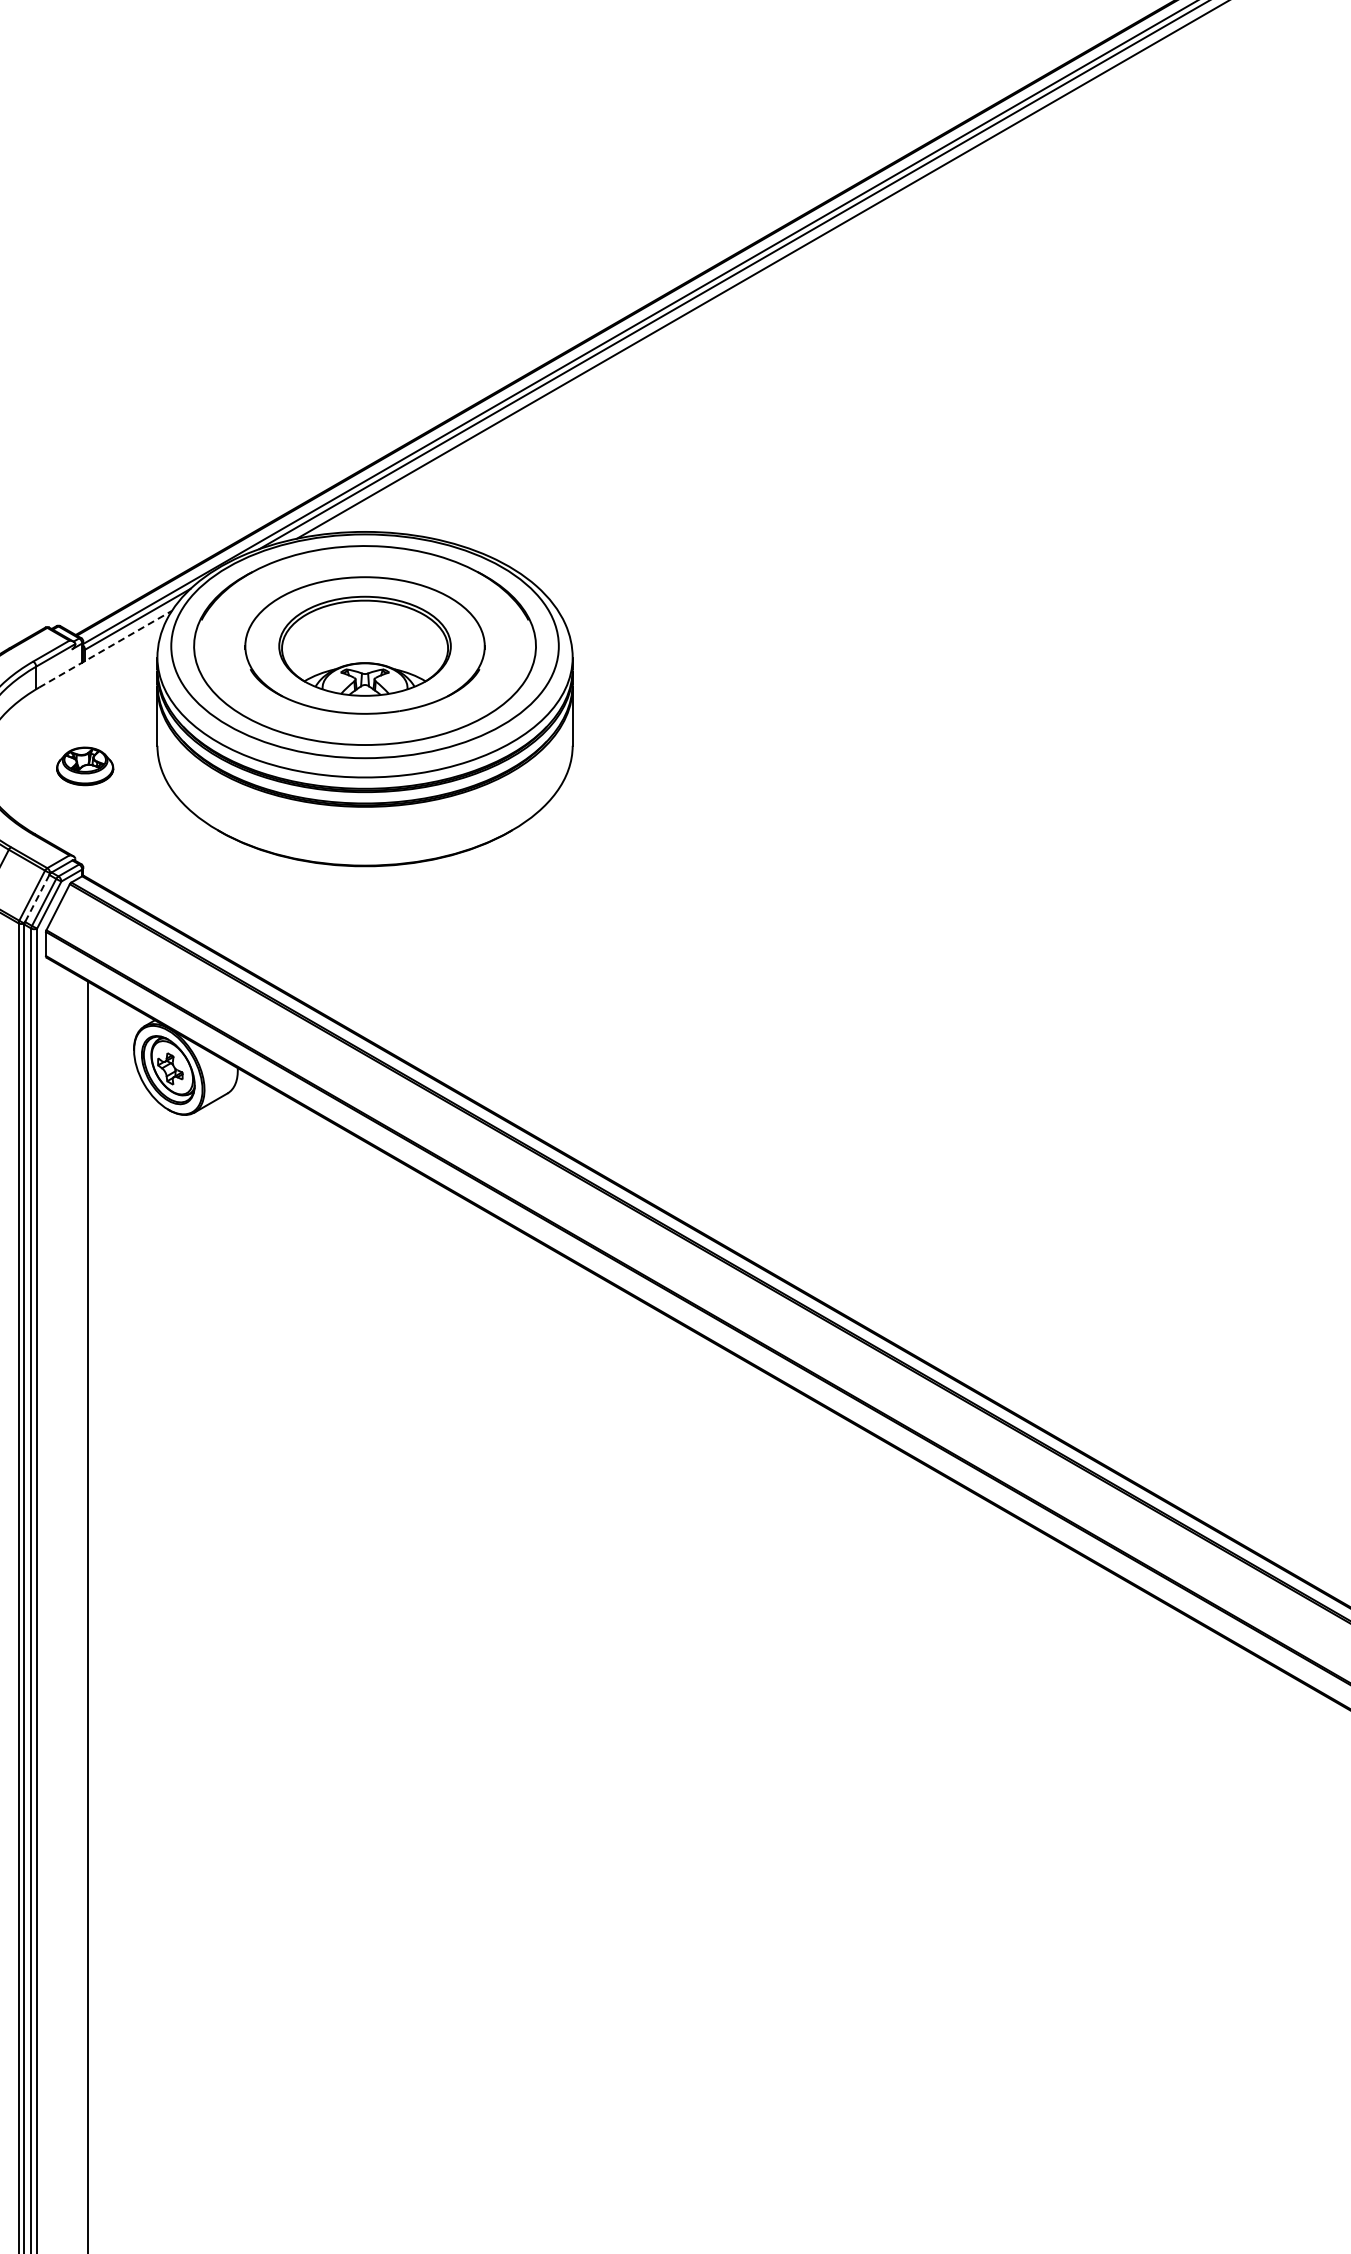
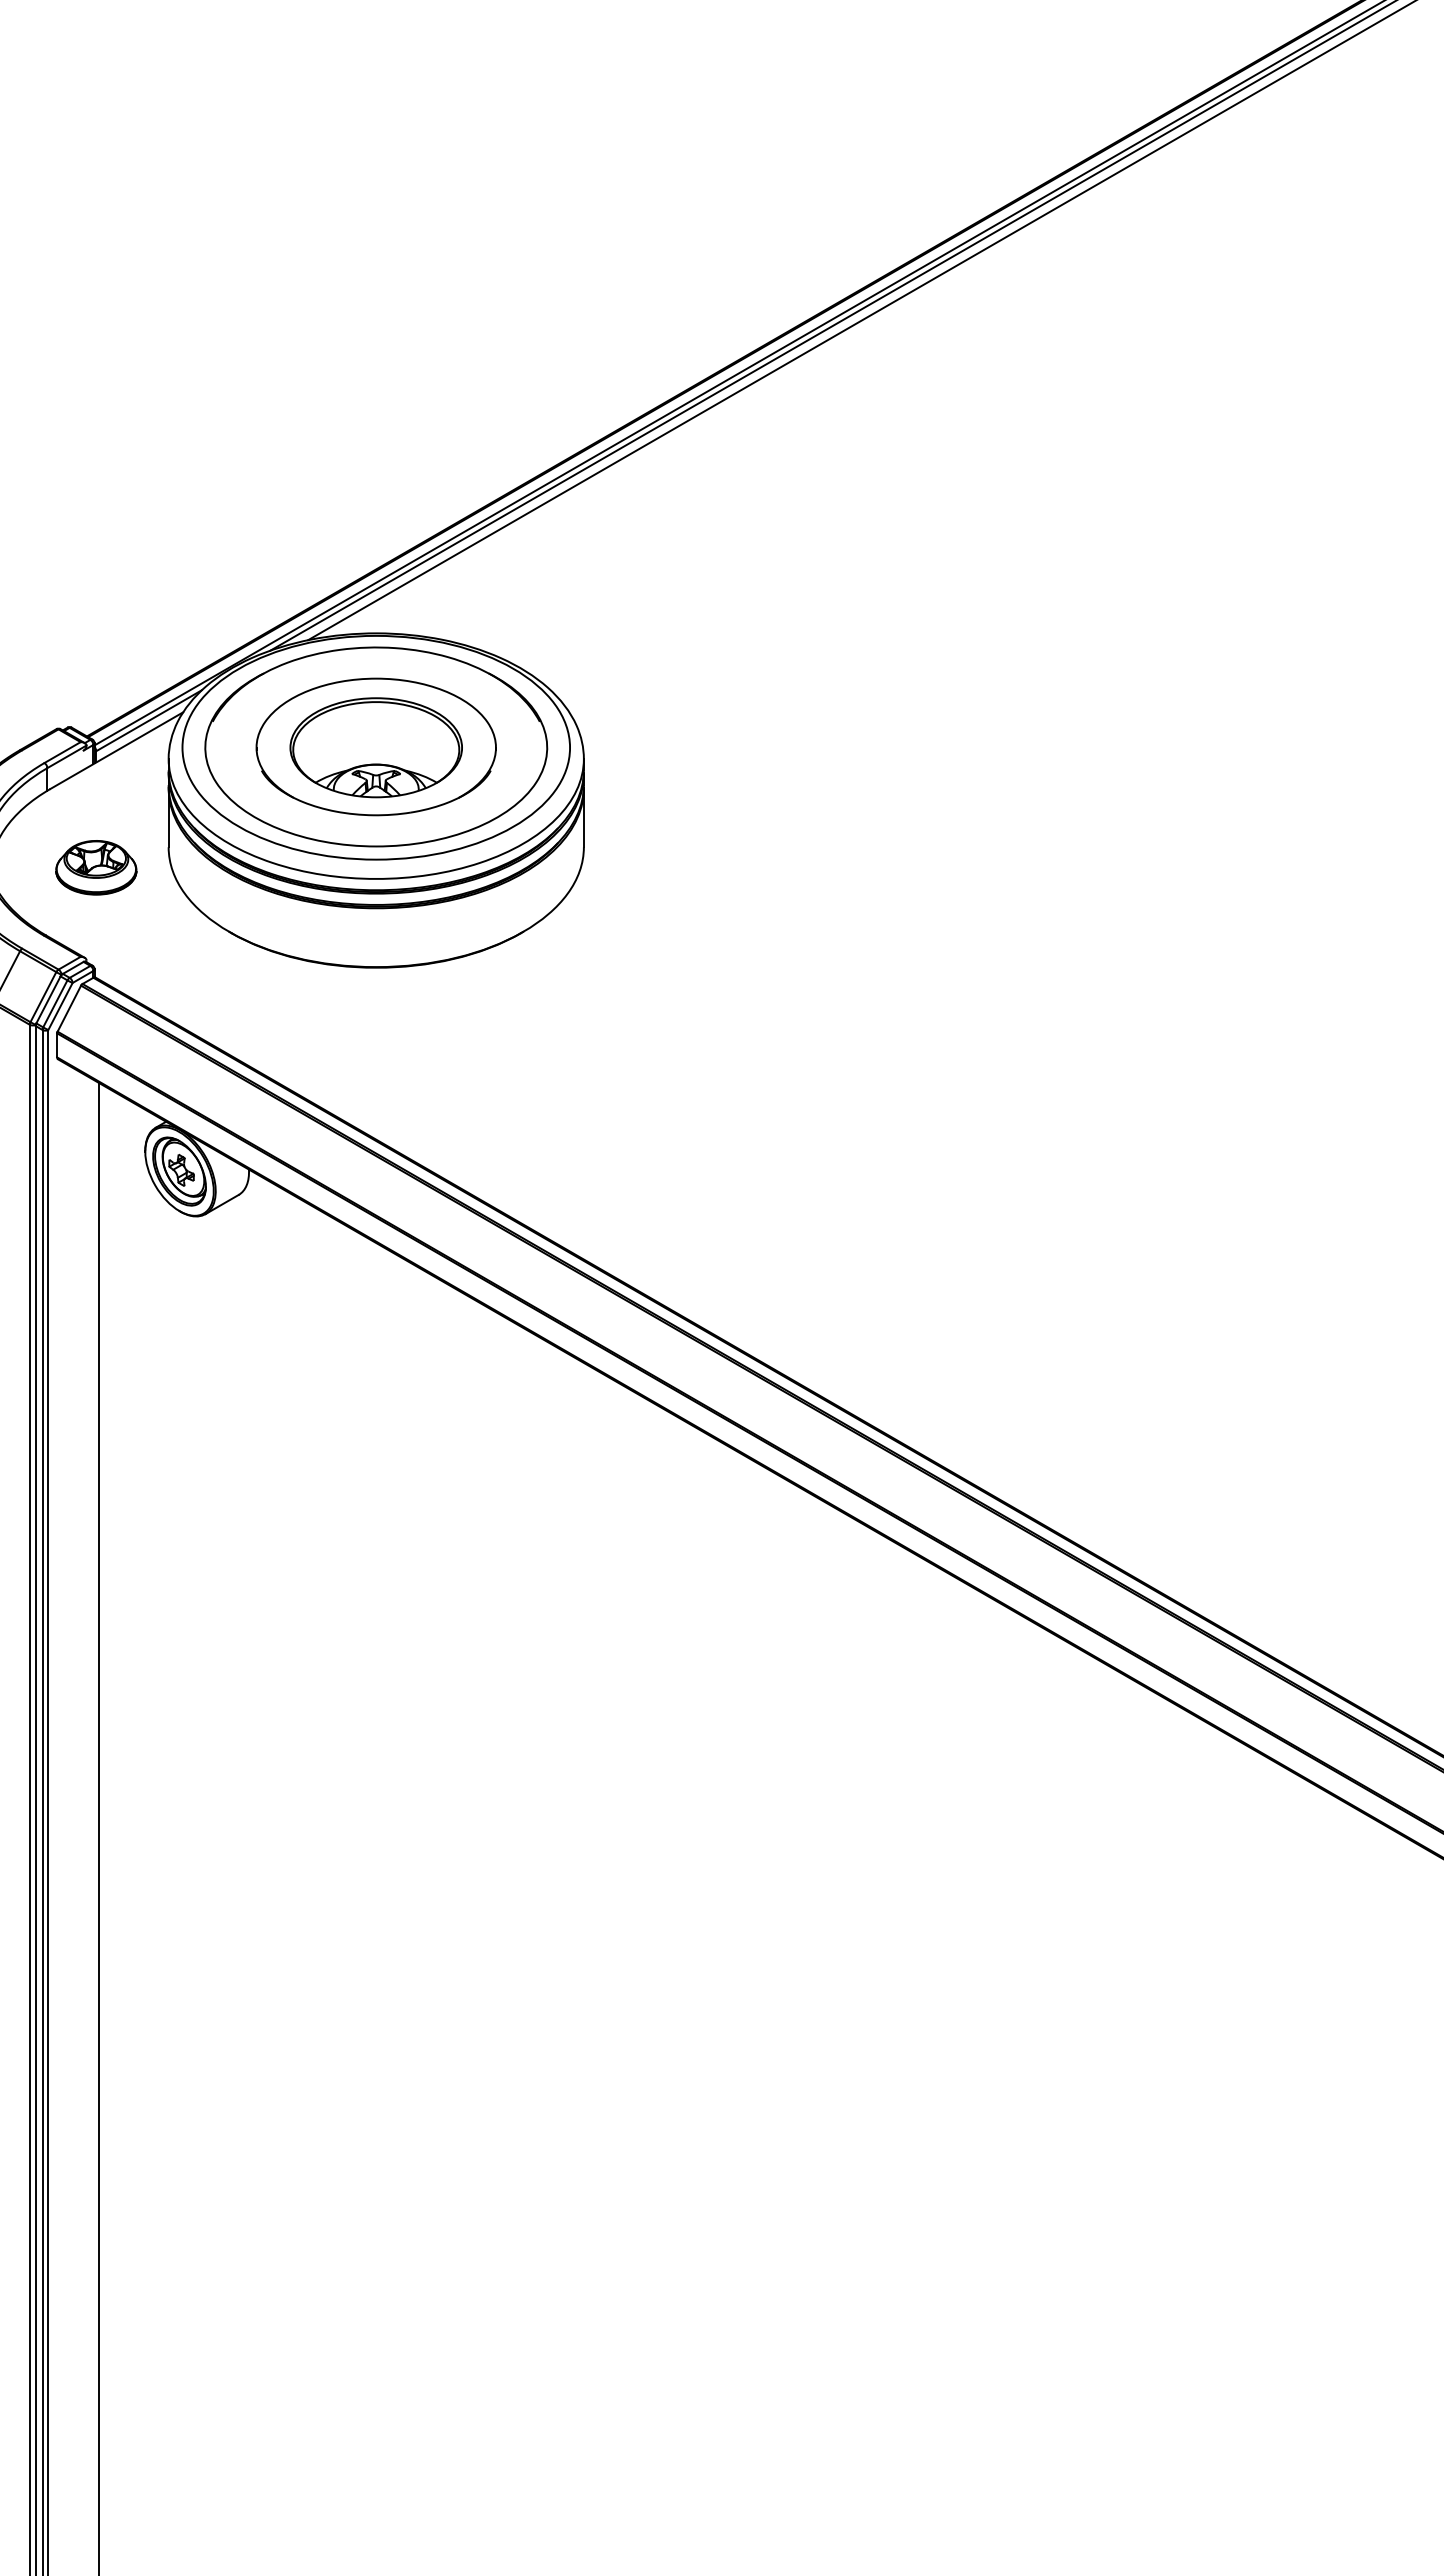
line: (105, 649) -> (116, 750), dashed -> solid
part: (85, 766) -> (96, 867), size x1.43
line: (37, 899) -> (48, 1000), dashed -> solid

